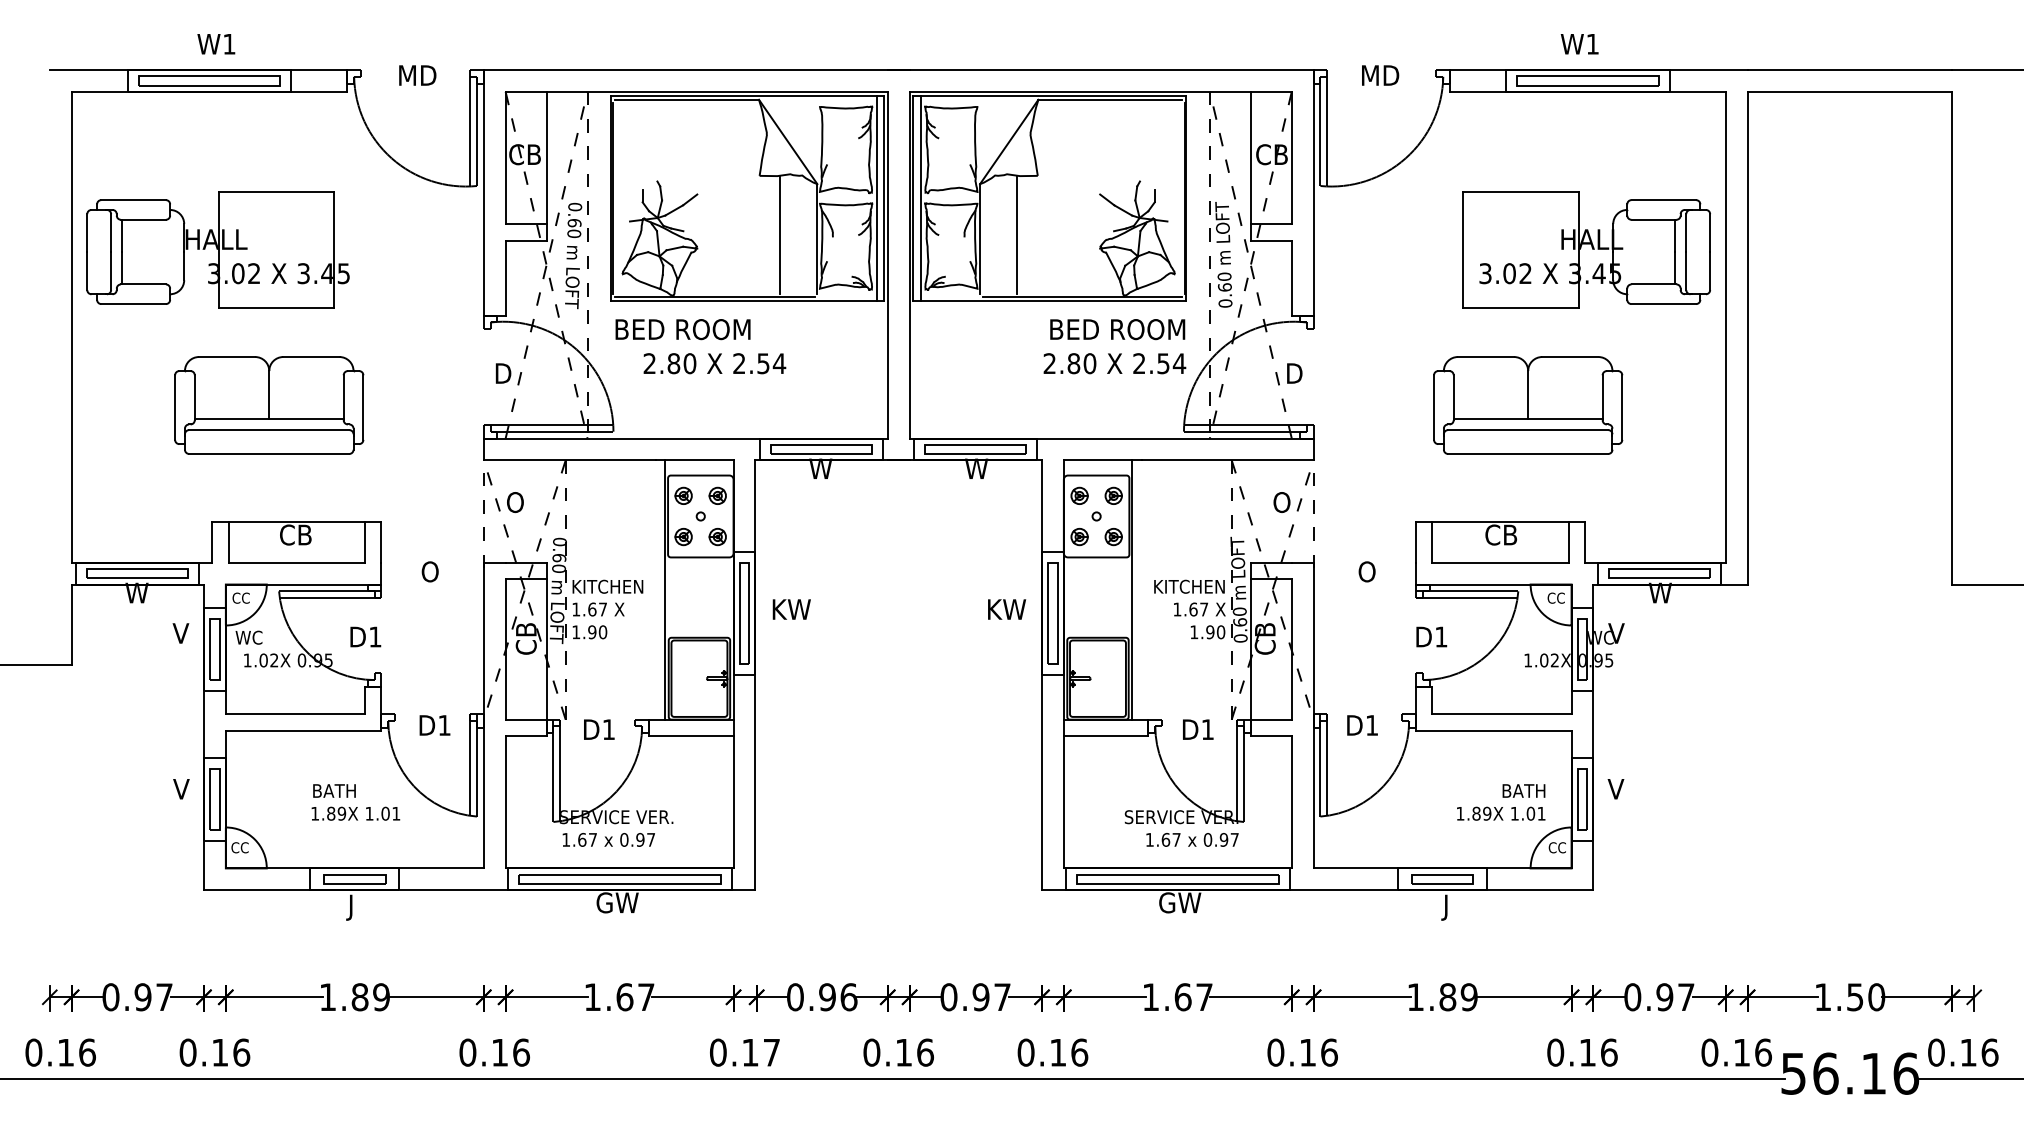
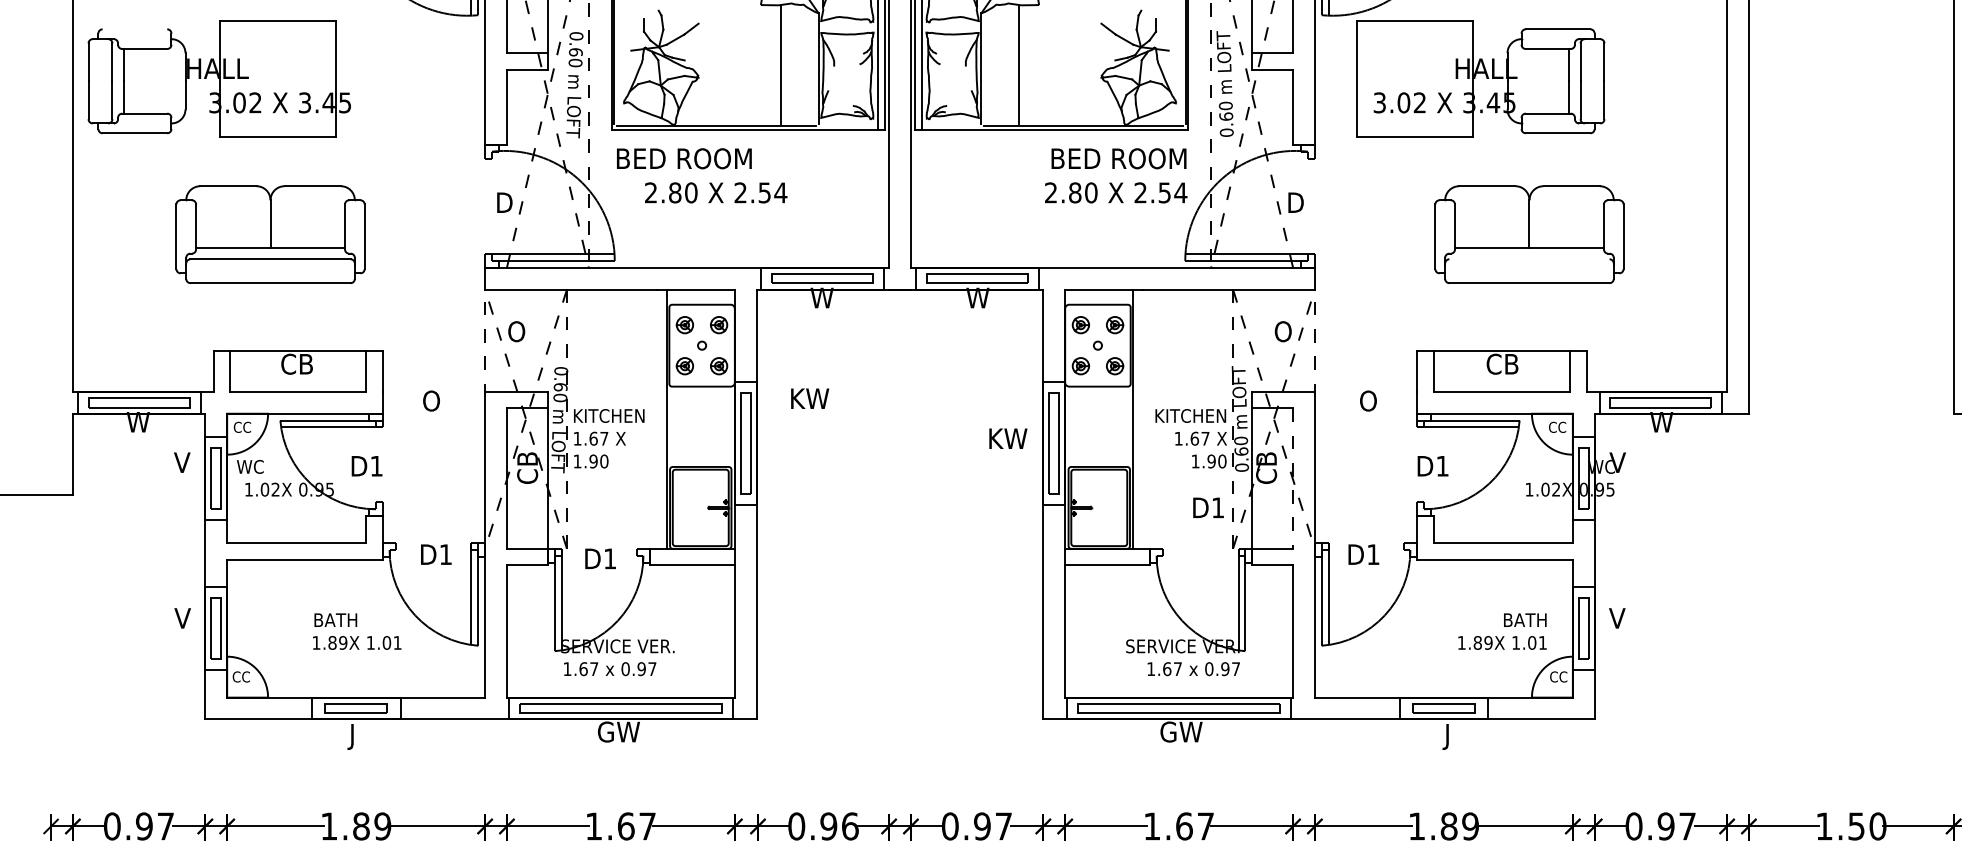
line: (133, 200) -> (134, 29), removed
part: (1586, 249) -> (1480, 78), moved
line: (1528, 430) -> (1529, 259), removed
text: (791, 609) -> (809, 398), moved
line: (1291, 649) -> (1292, 478), solid -> dashed
text: (1198, 729) -> (1208, 507), moved

